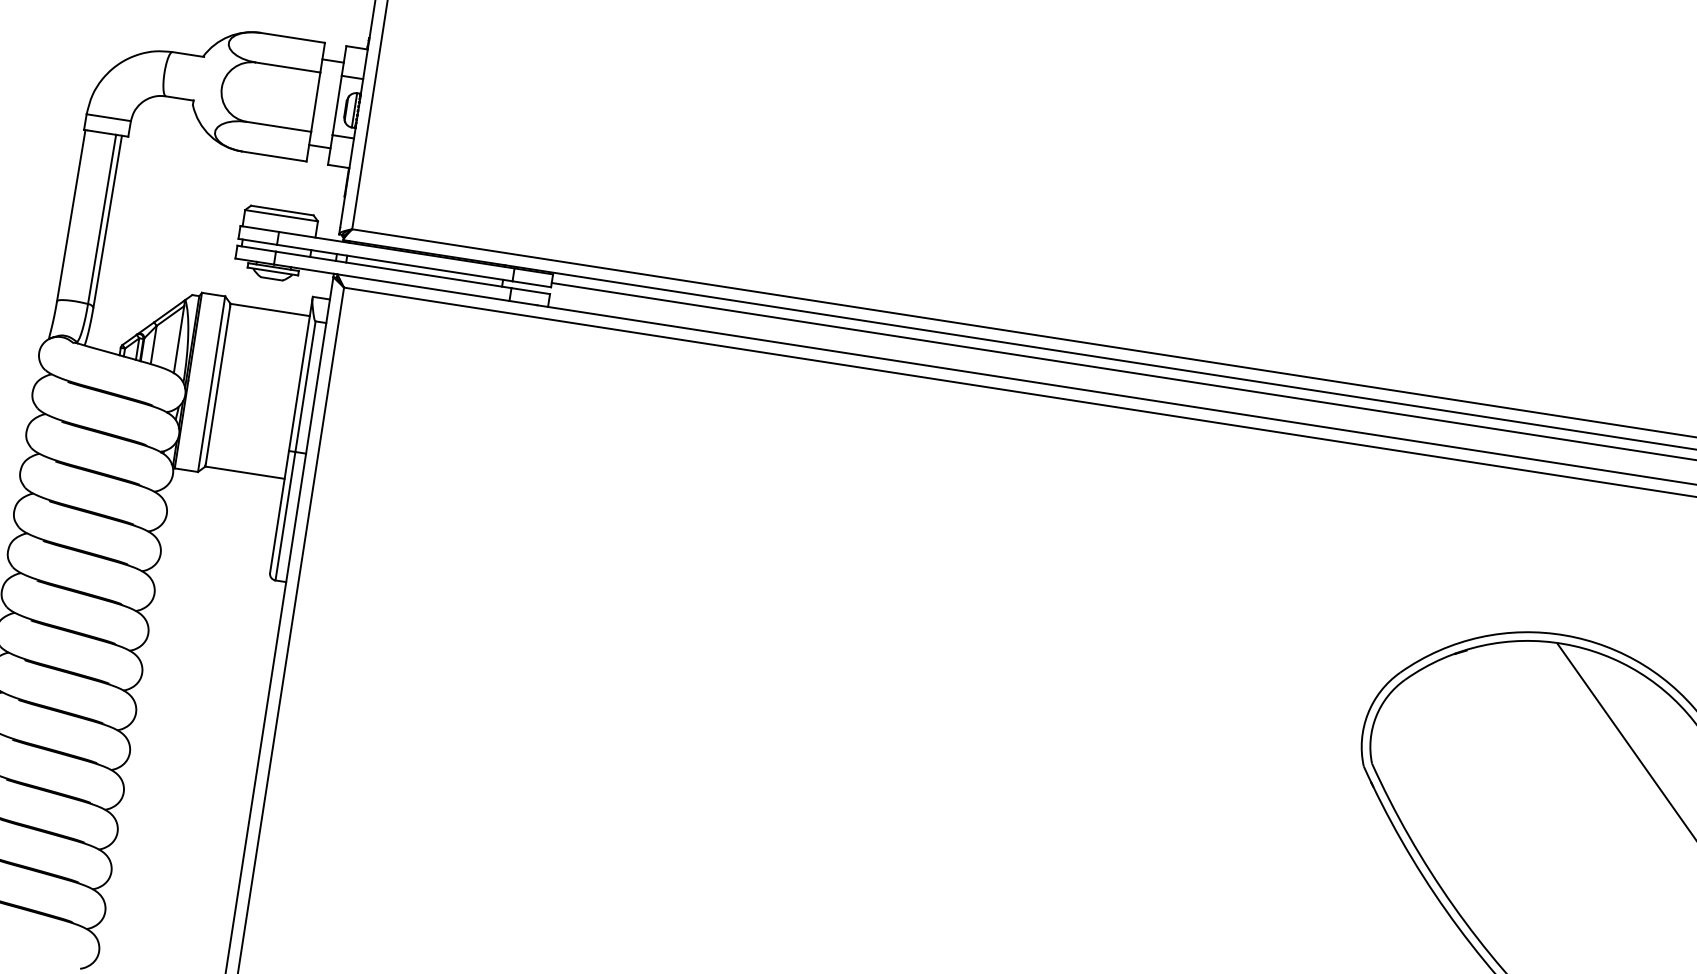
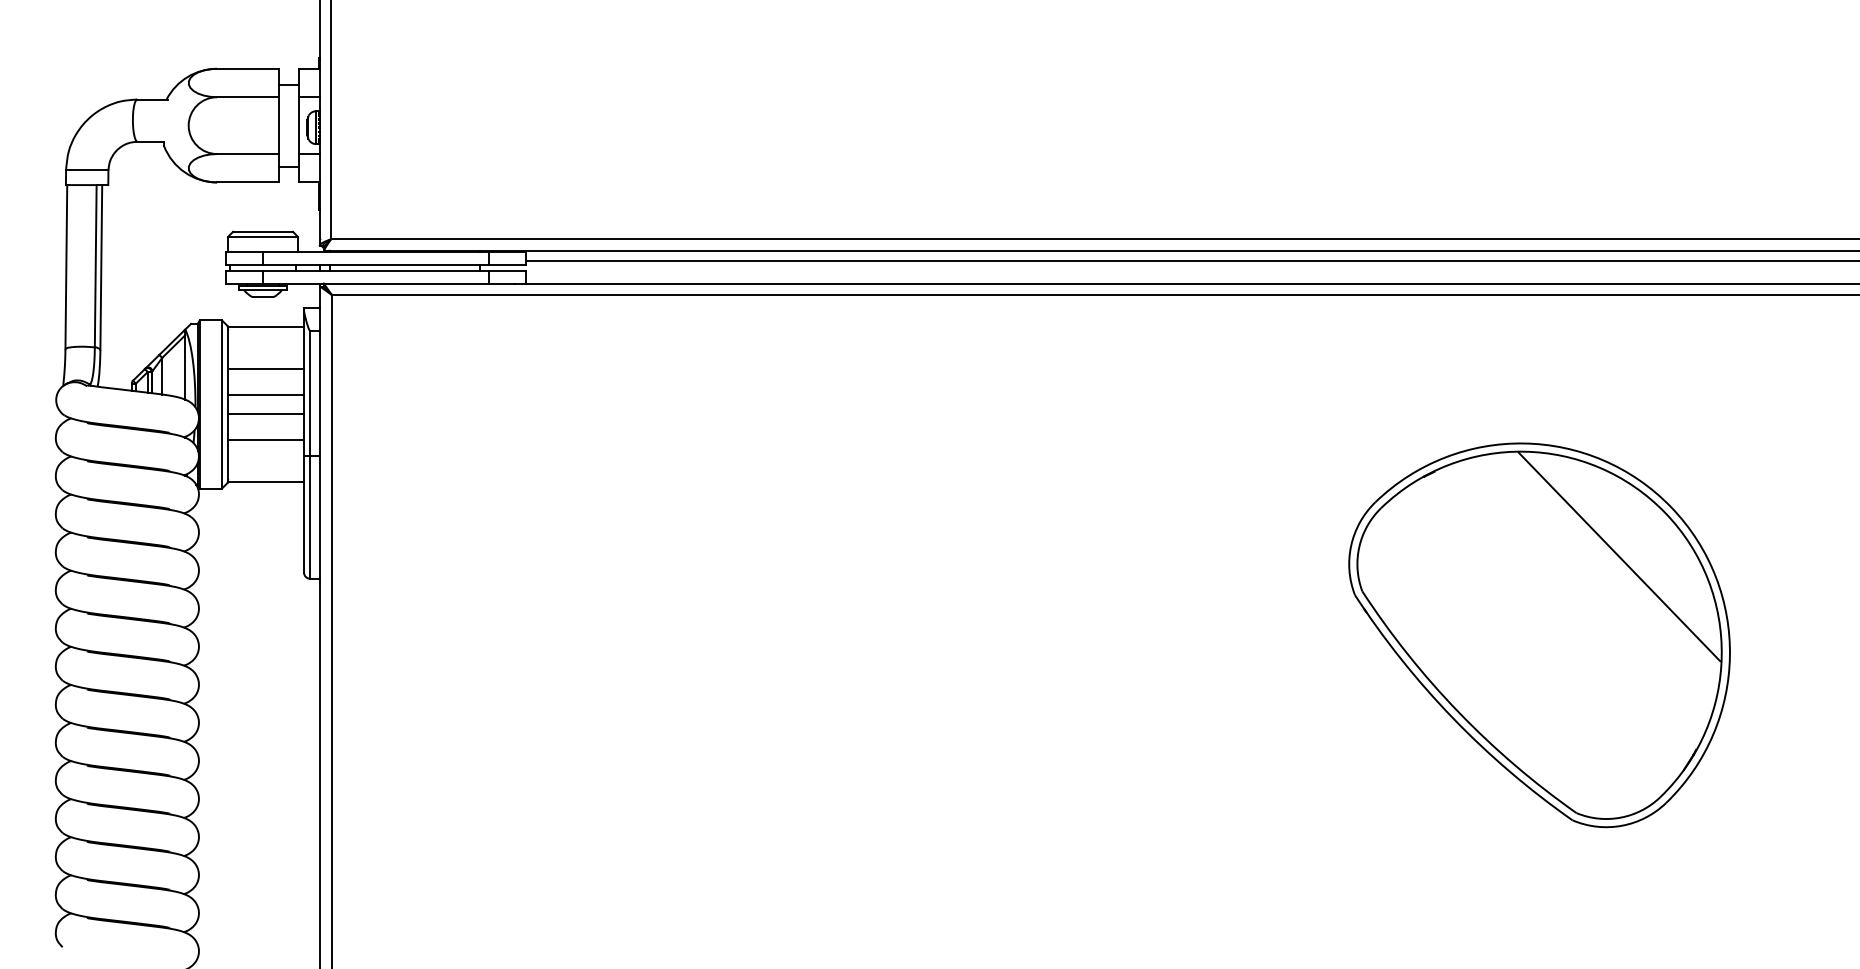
line: (263, 353) -> (266, 368), added
line: (259, 382) -> (266, 395), added
line: (256, 400) -> (266, 413), added
line: (252, 428) -> (266, 440), added

